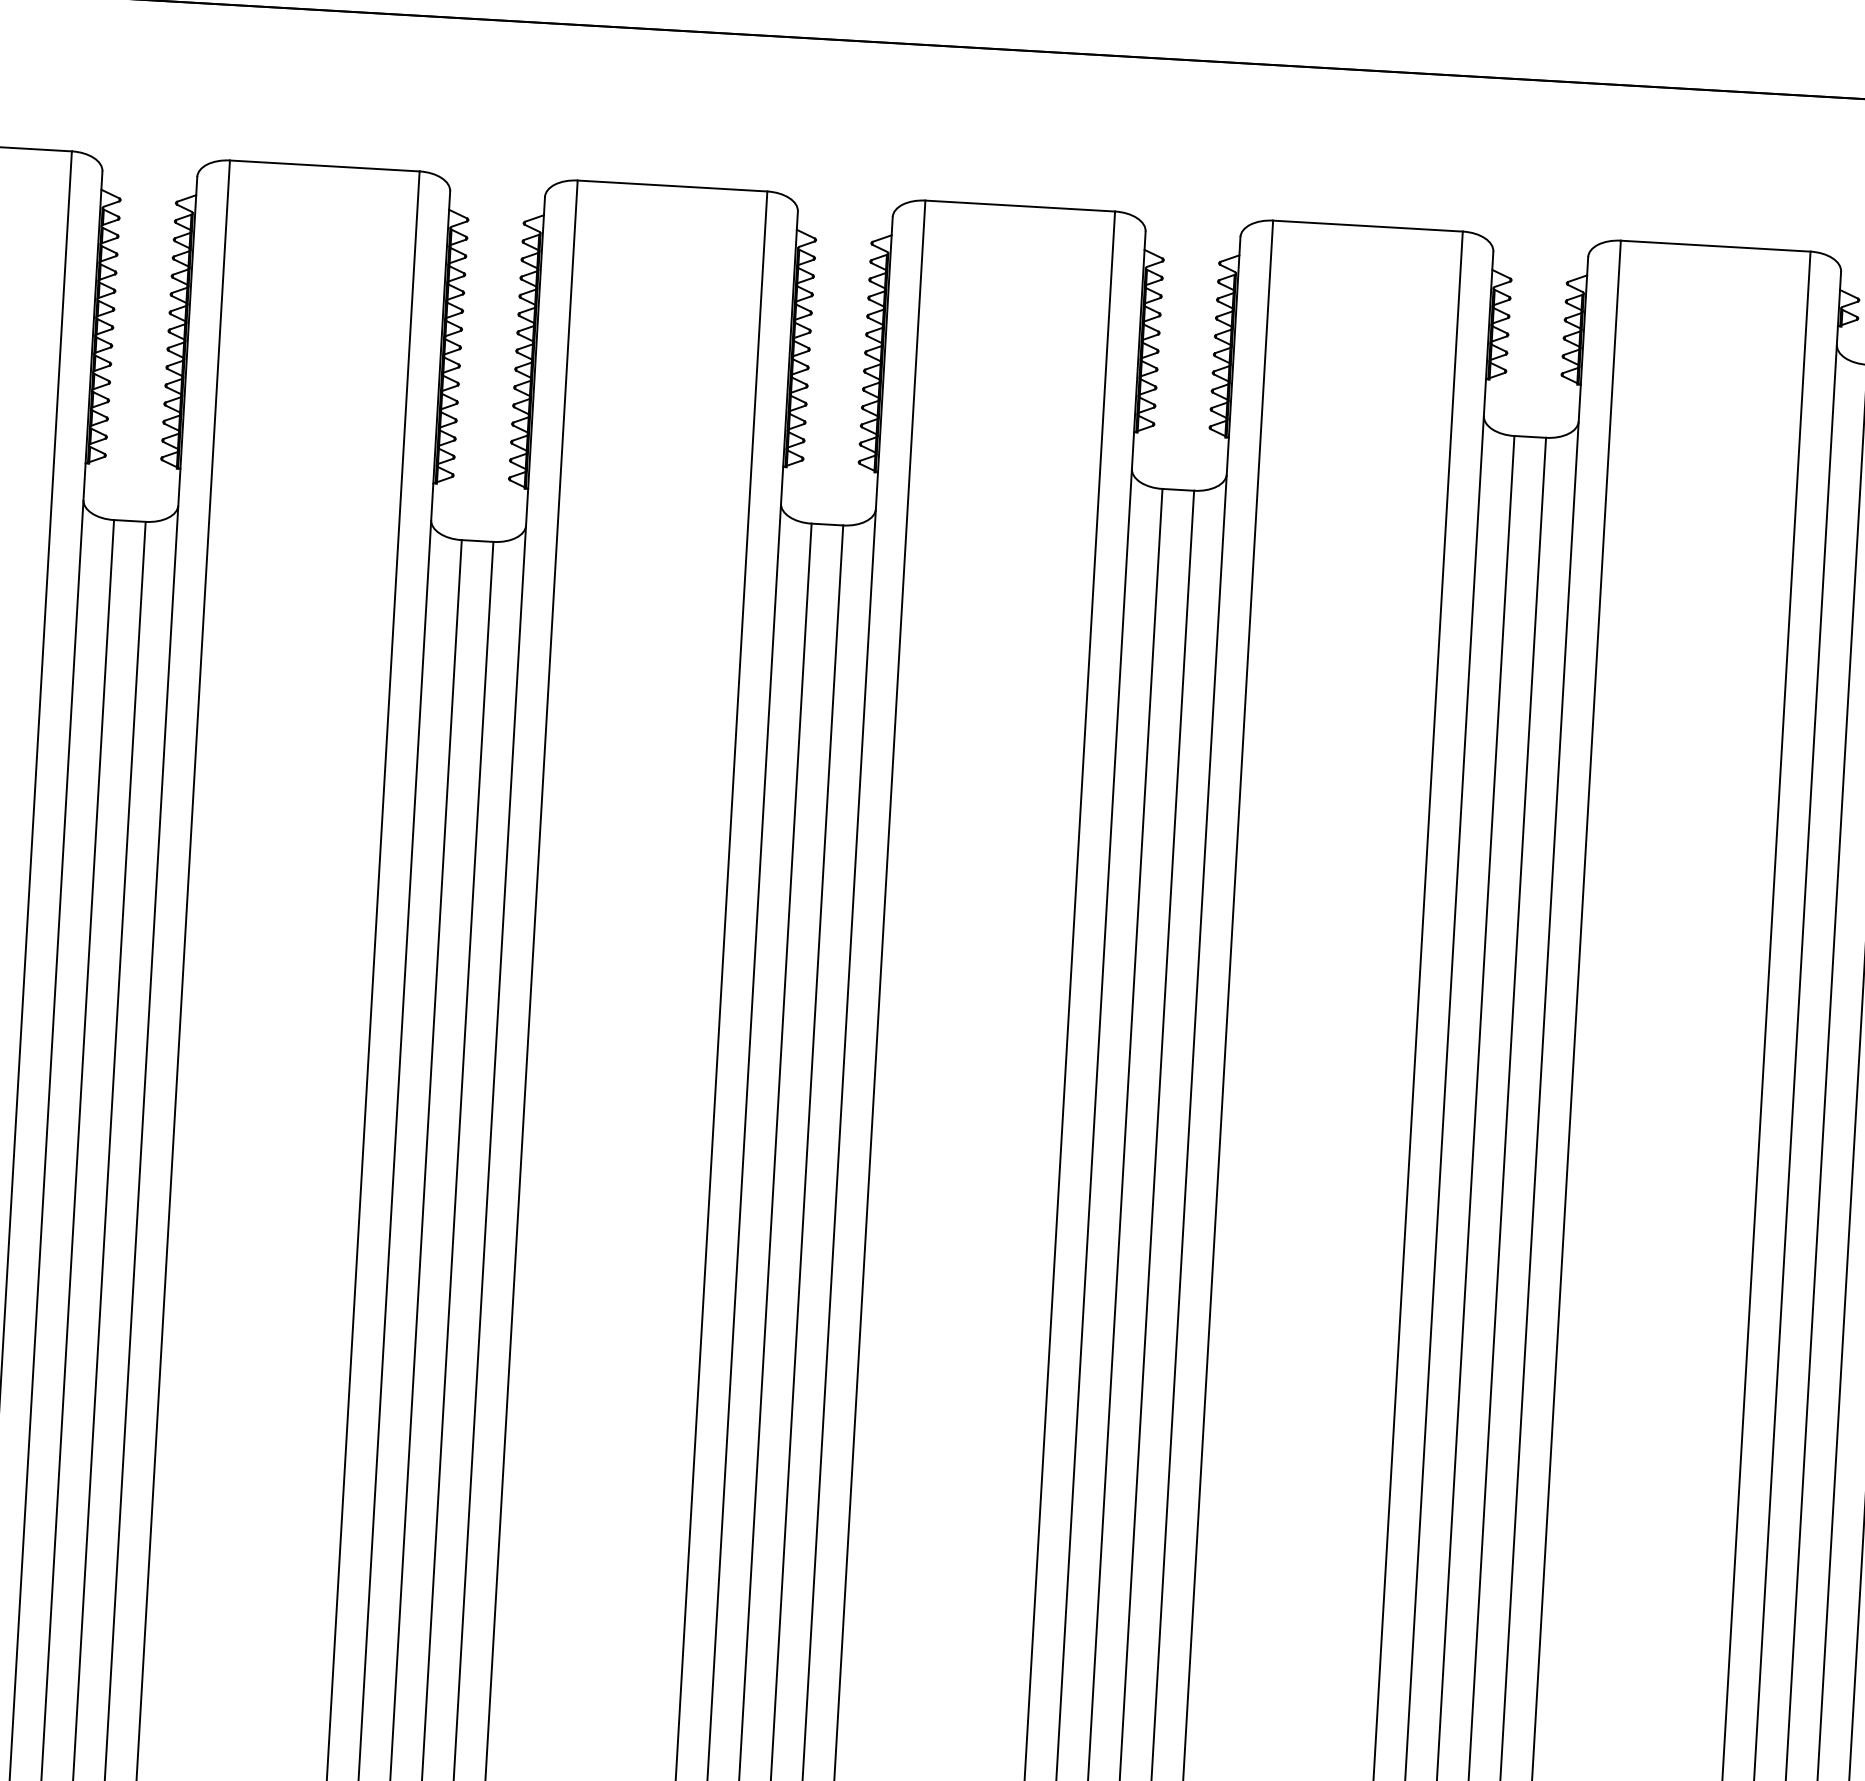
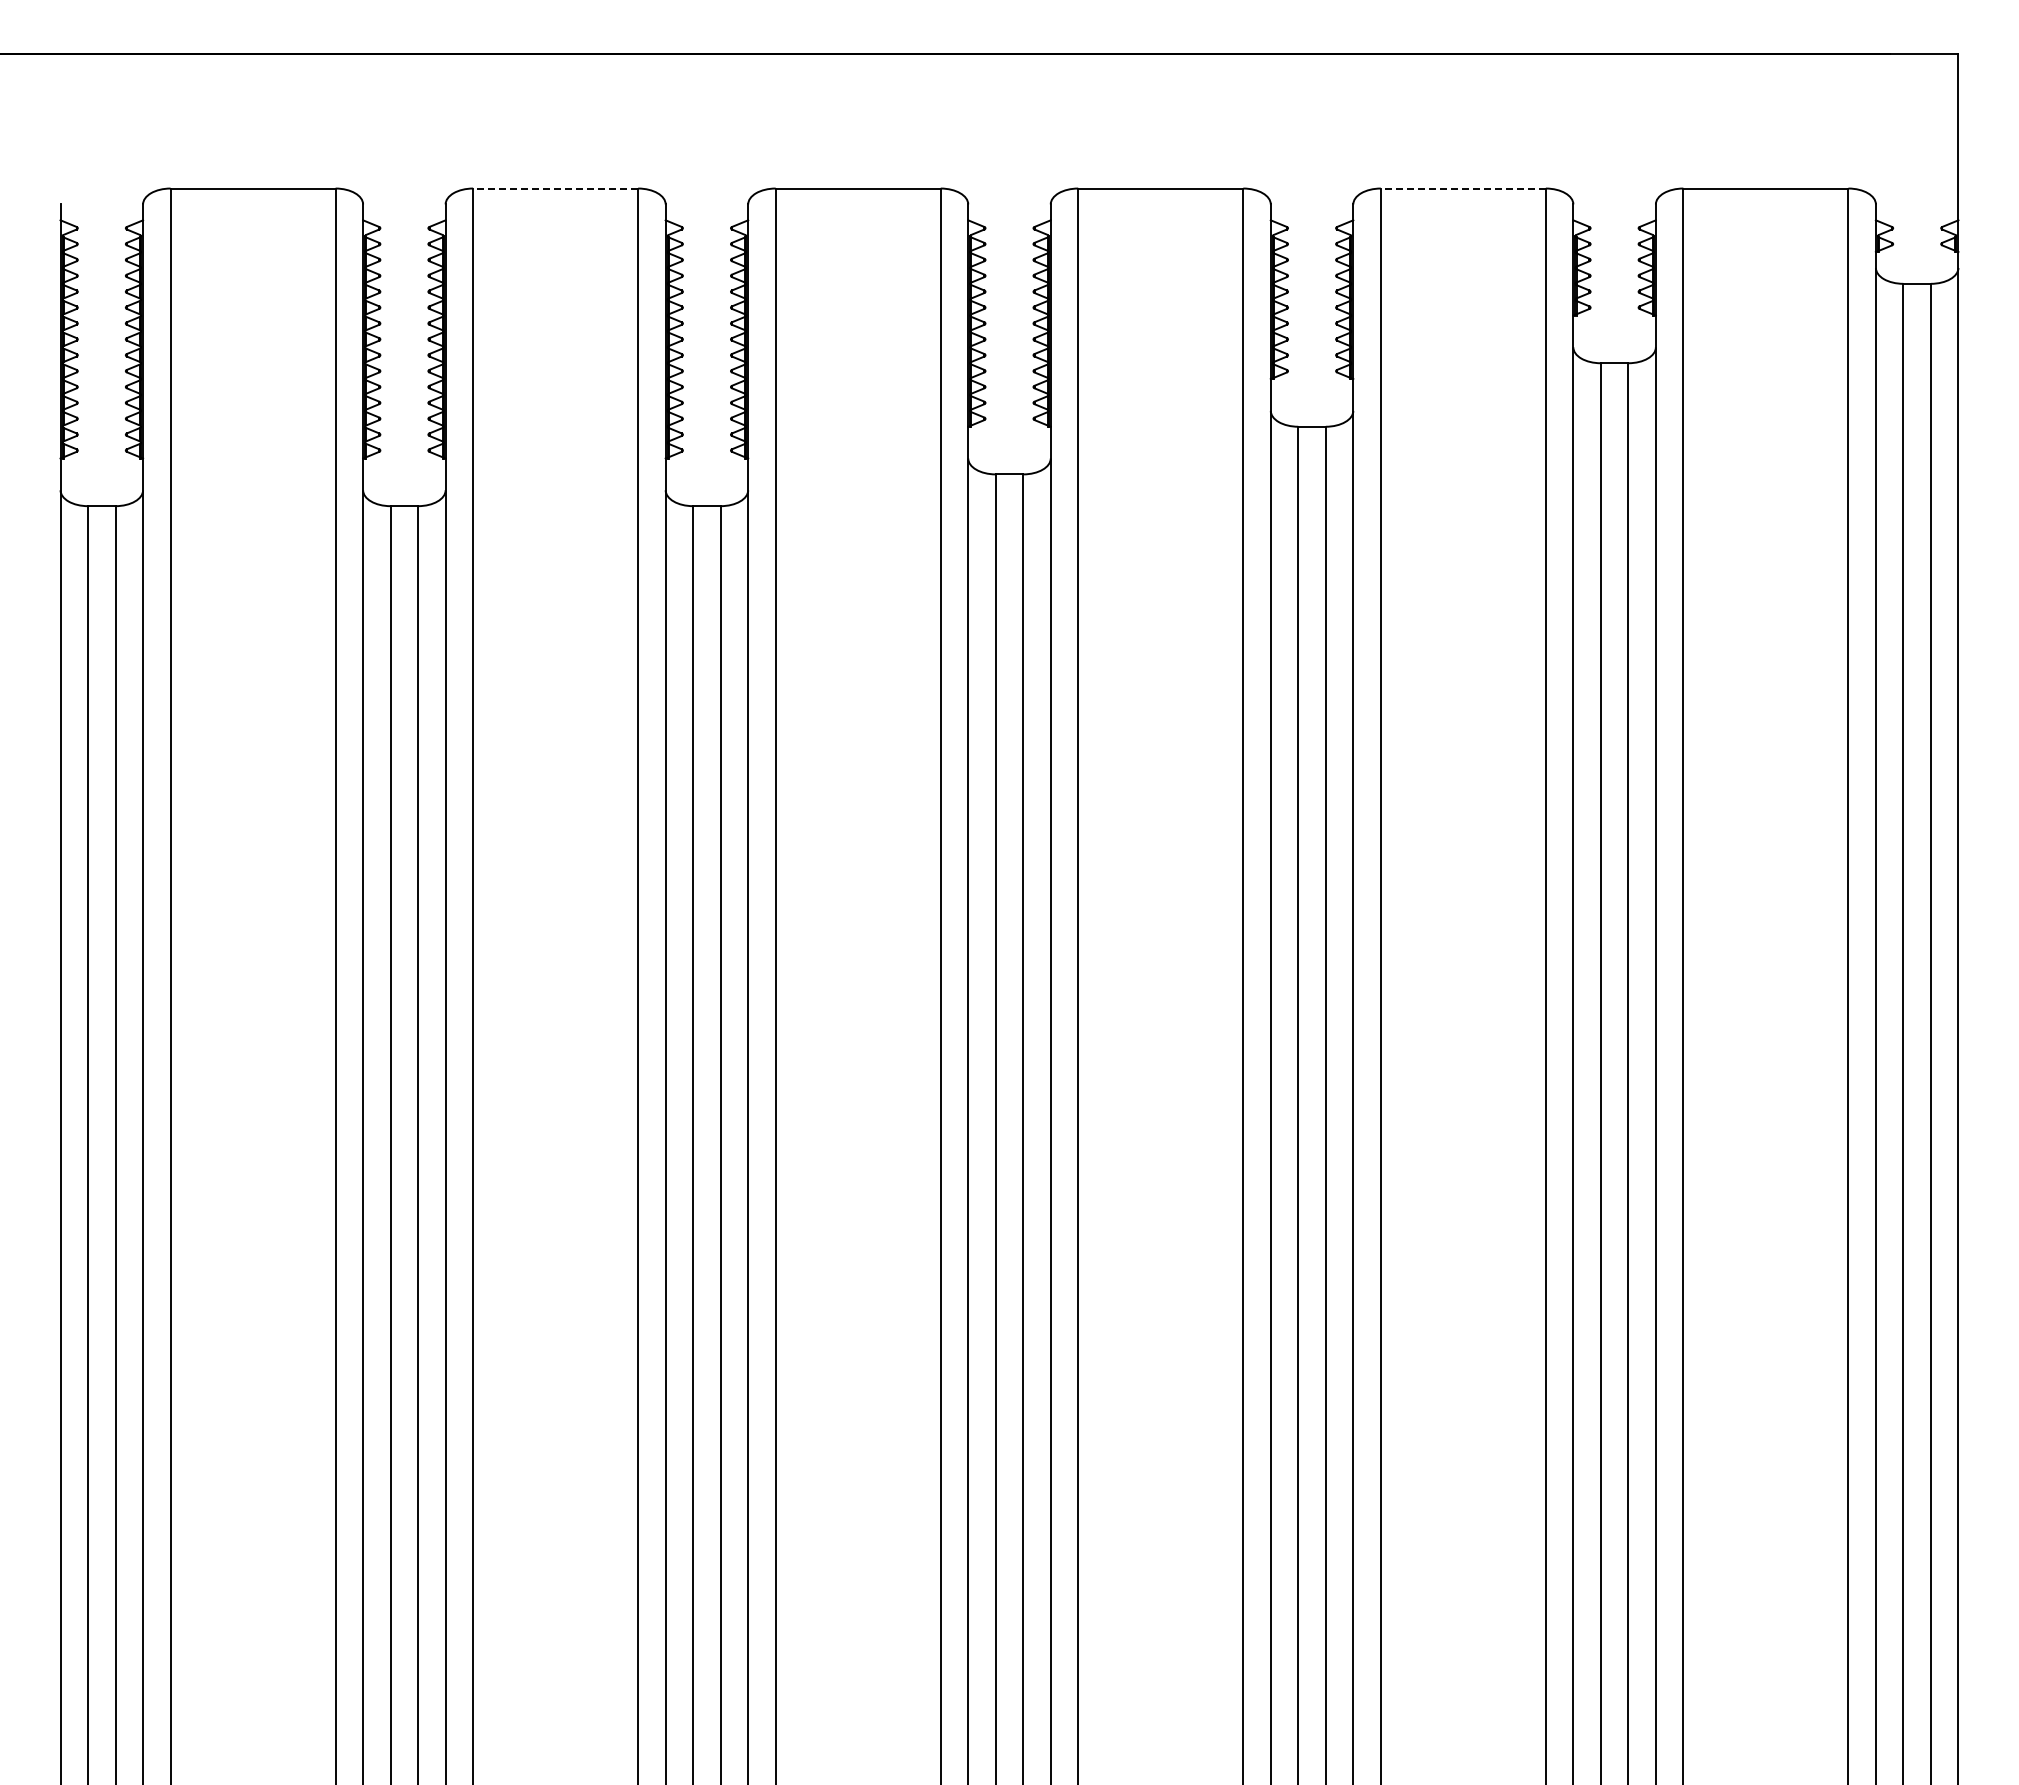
line: (324, 165) -> (555, 188), solid -> dashed
line: (1368, 226) -> (1463, 188), solid -> dashed

